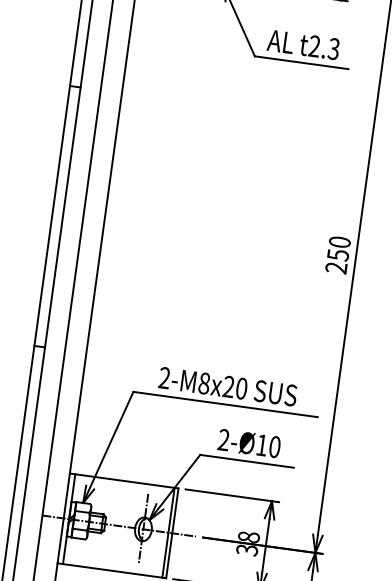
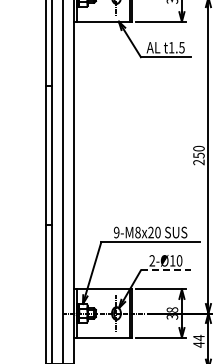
text: (323, 47) -> (176, 47), t2.3 -> t1.5
text: (164, 377) -> (116, 232), 2-M8x20 -> 9-M8x20
line: (247, 461) -> (166, 270), solid -> dashed

